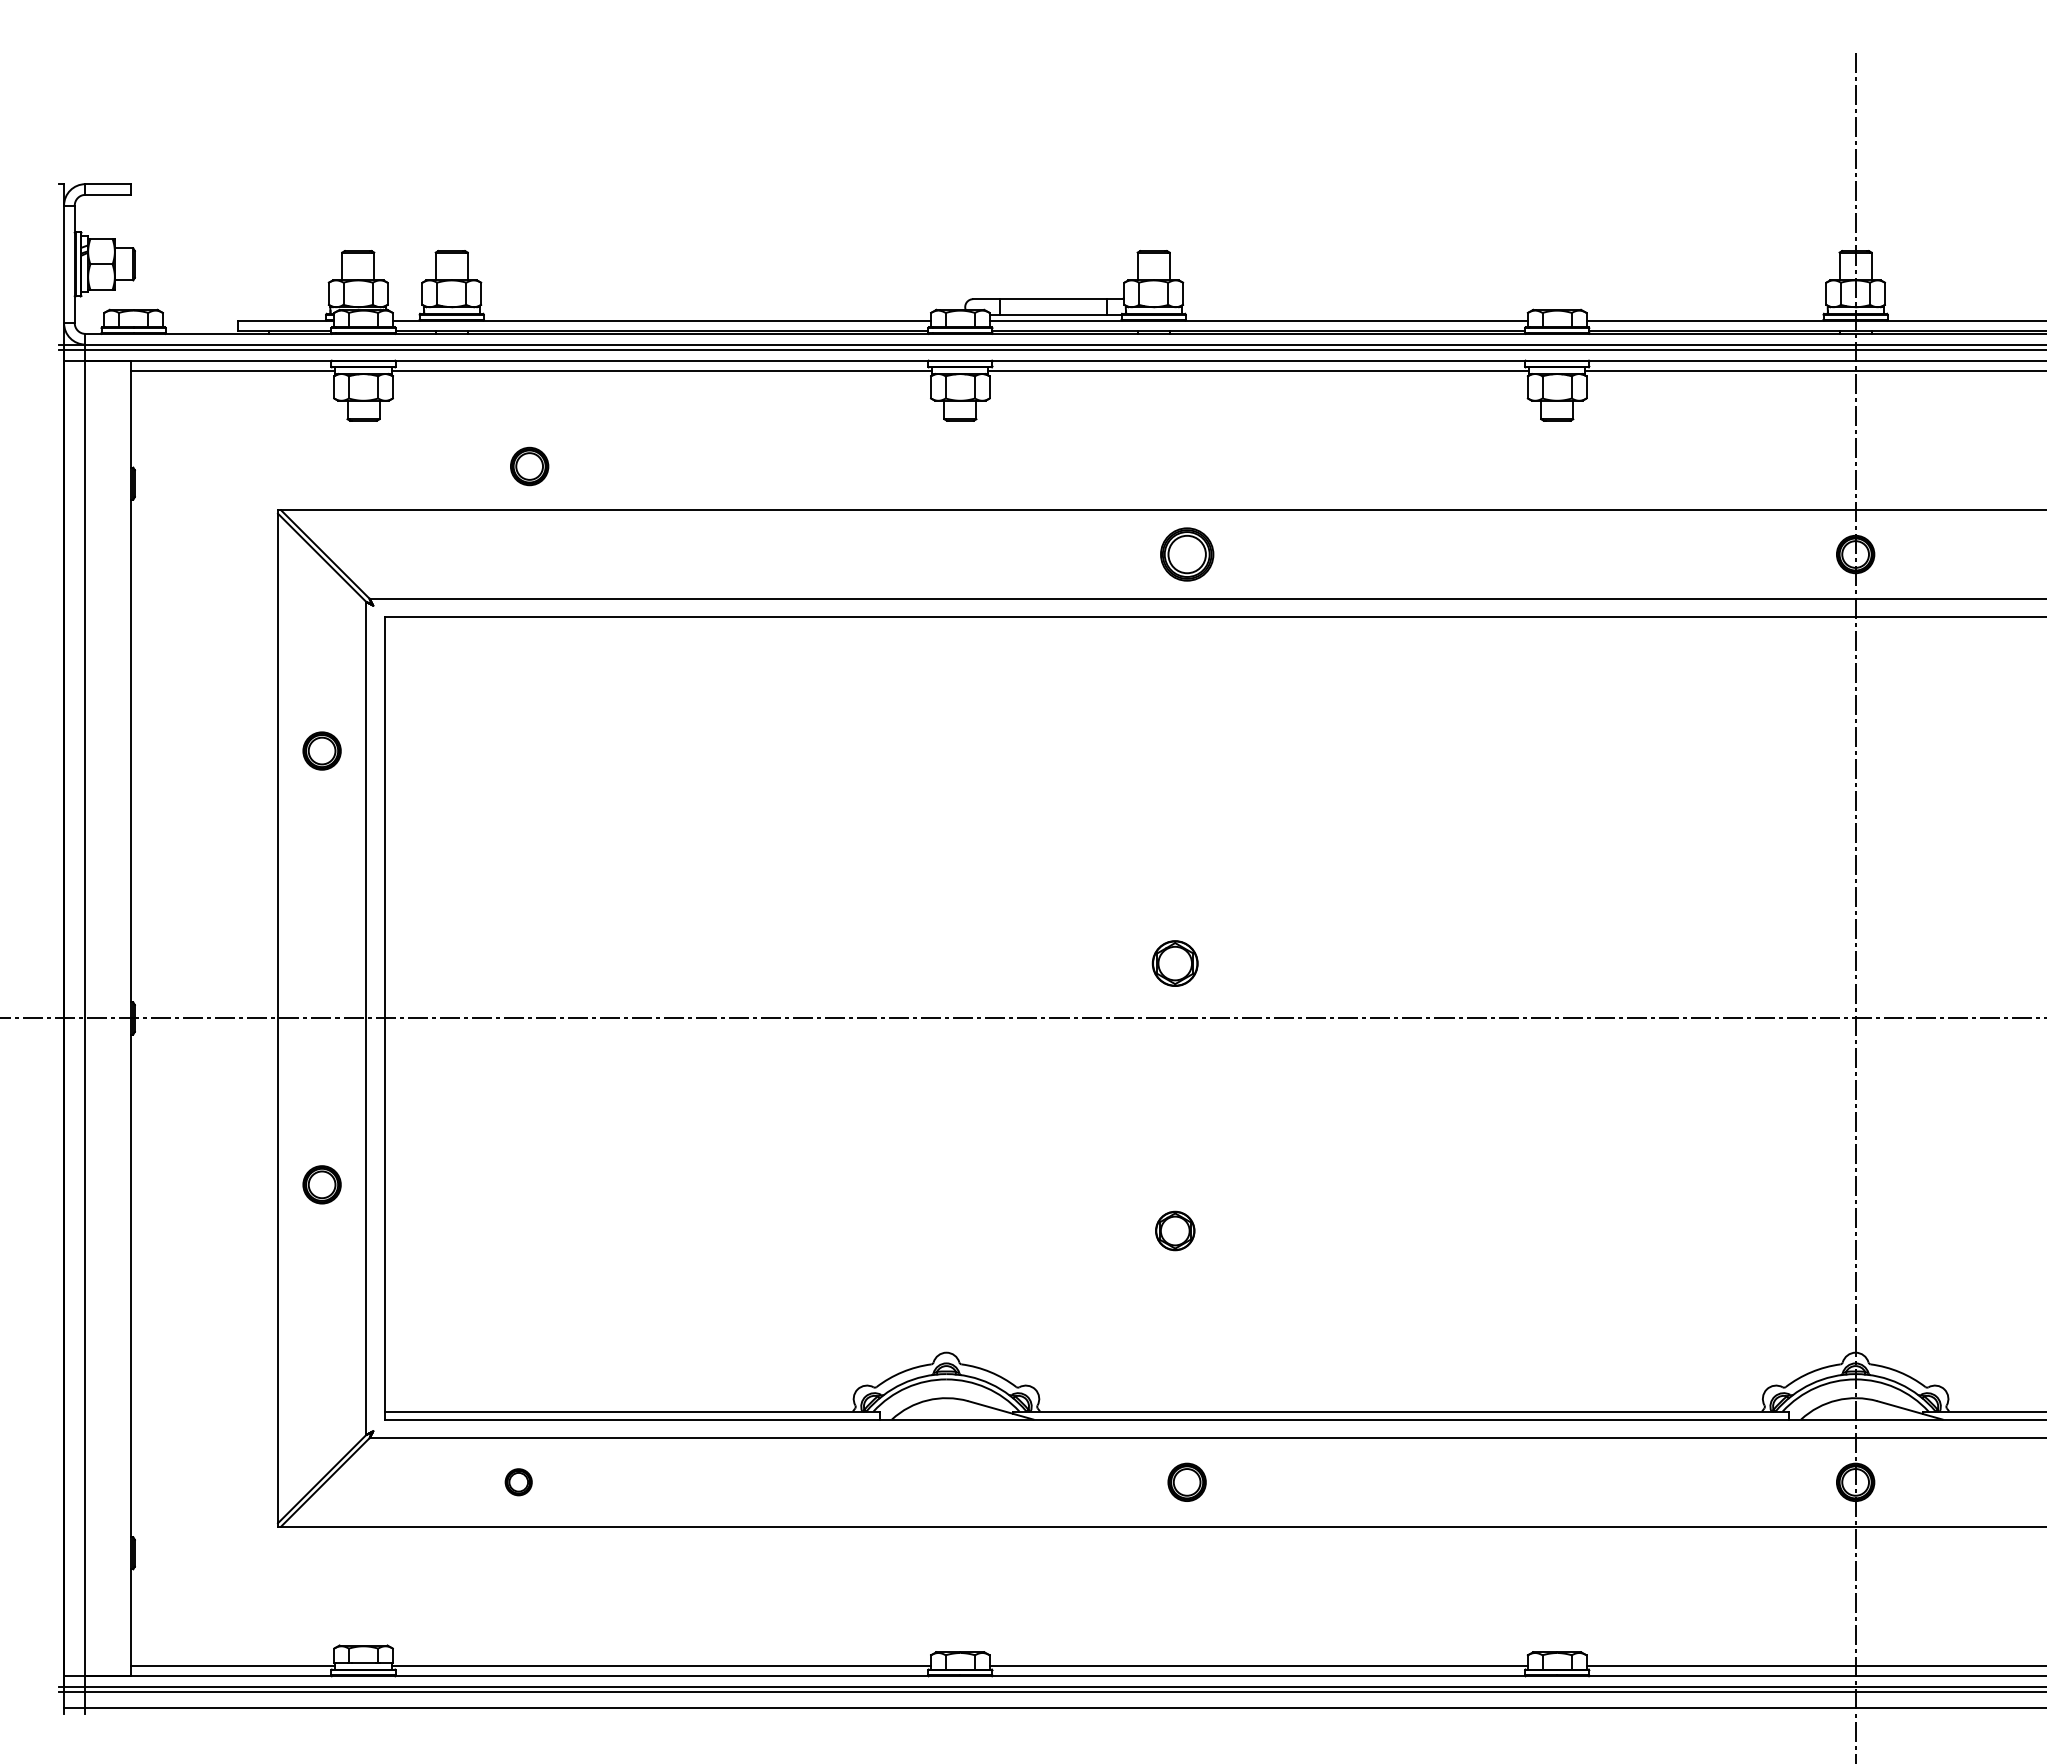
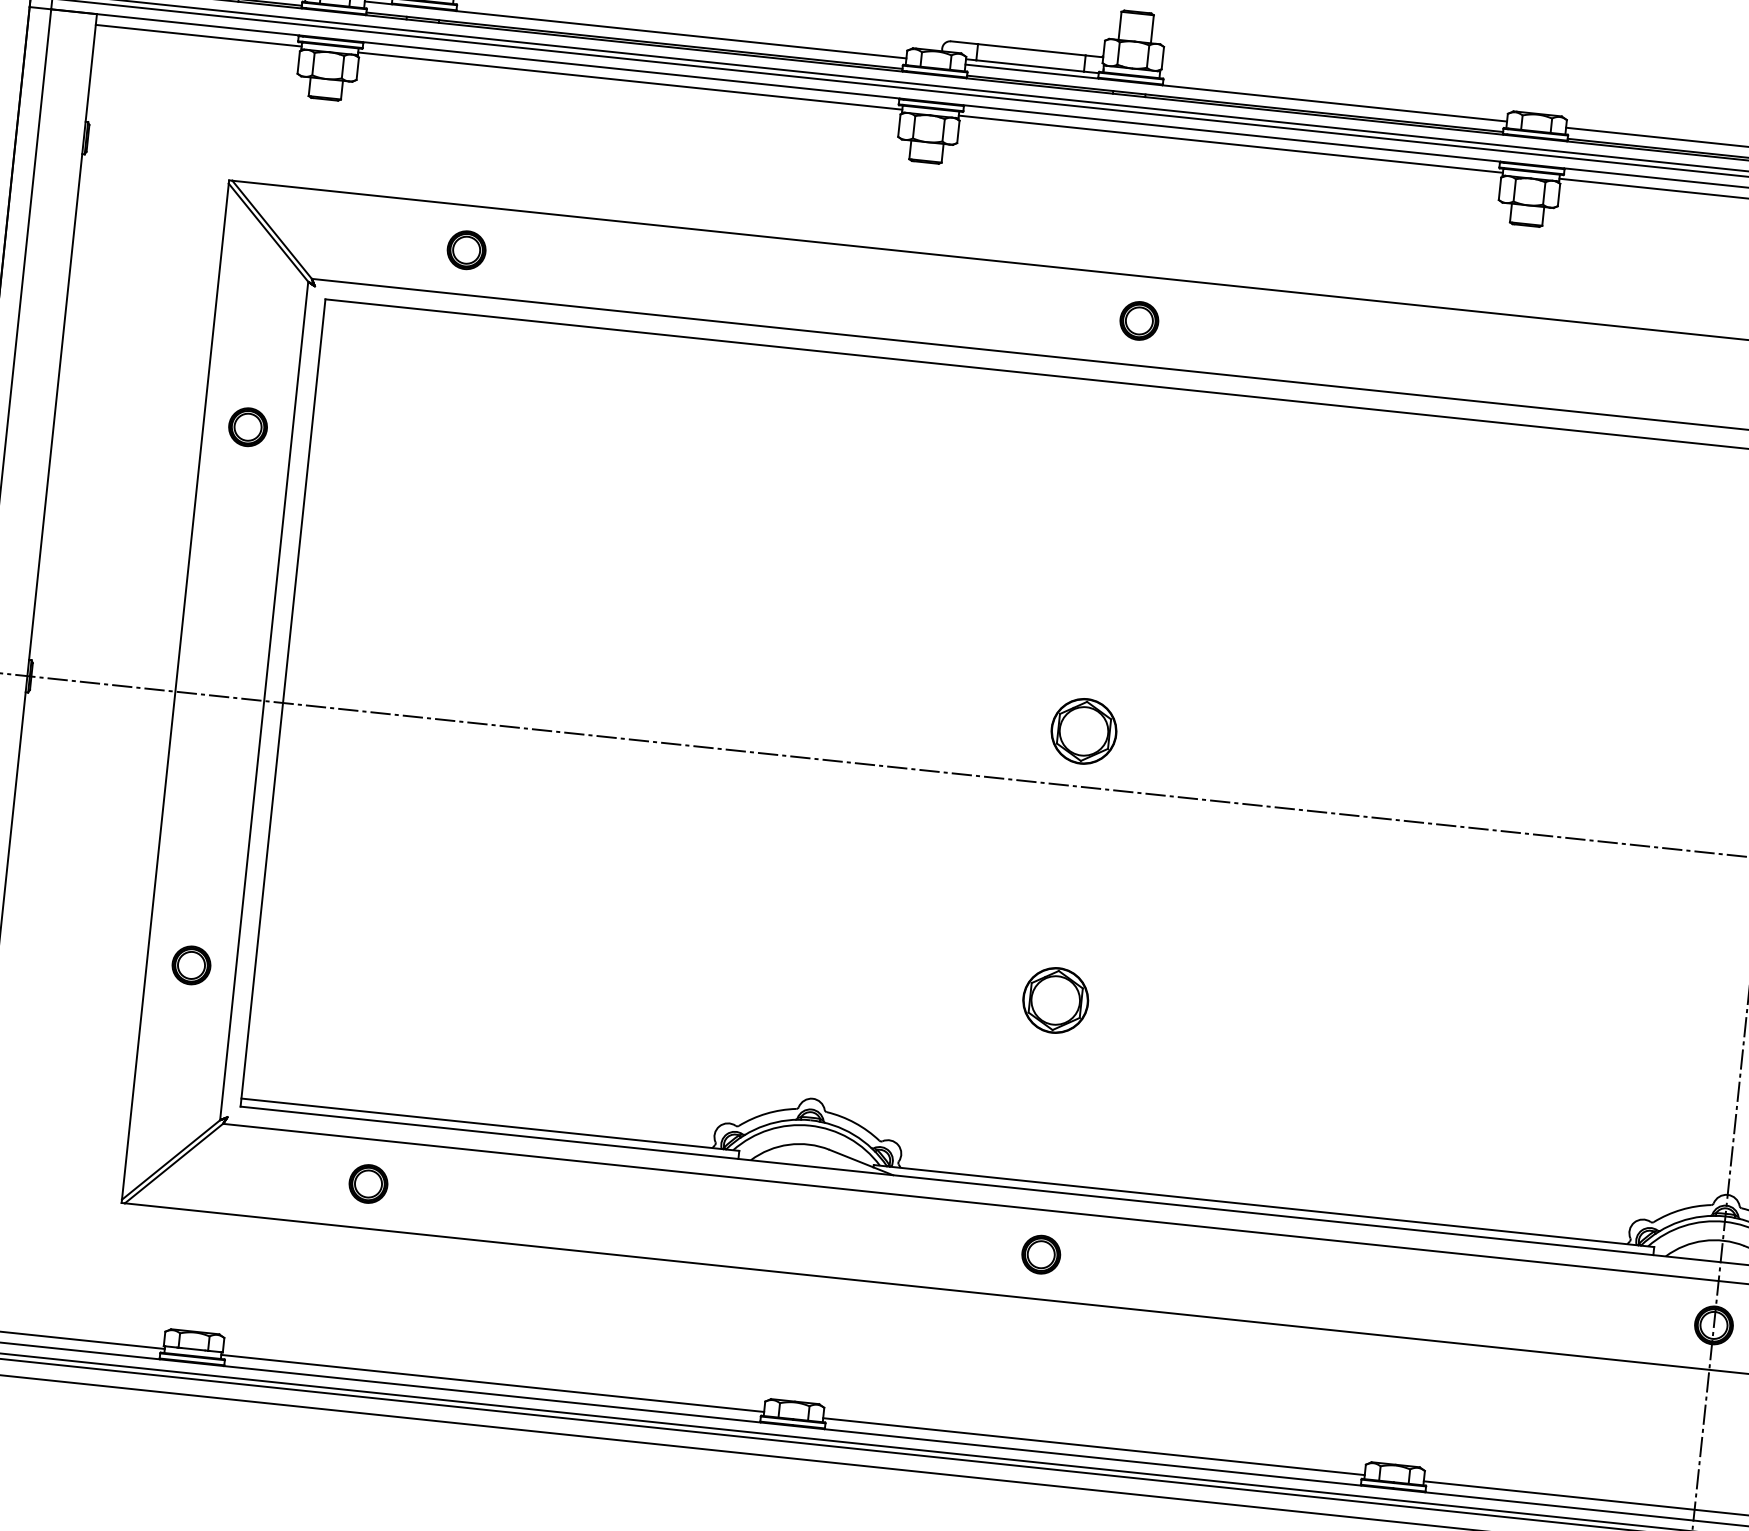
part: (529, 466) -> (466, 250), moved
part: (1186, 554) -> (1138, 320), size x0.71
part: (1175, 963) -> (1084, 731), size x1.43
part: (321, 1184) -> (190, 965), moved
part: (1175, 1230) -> (1056, 1000), size x1.67
part: (518, 1481) -> (368, 1183), size x1.43

